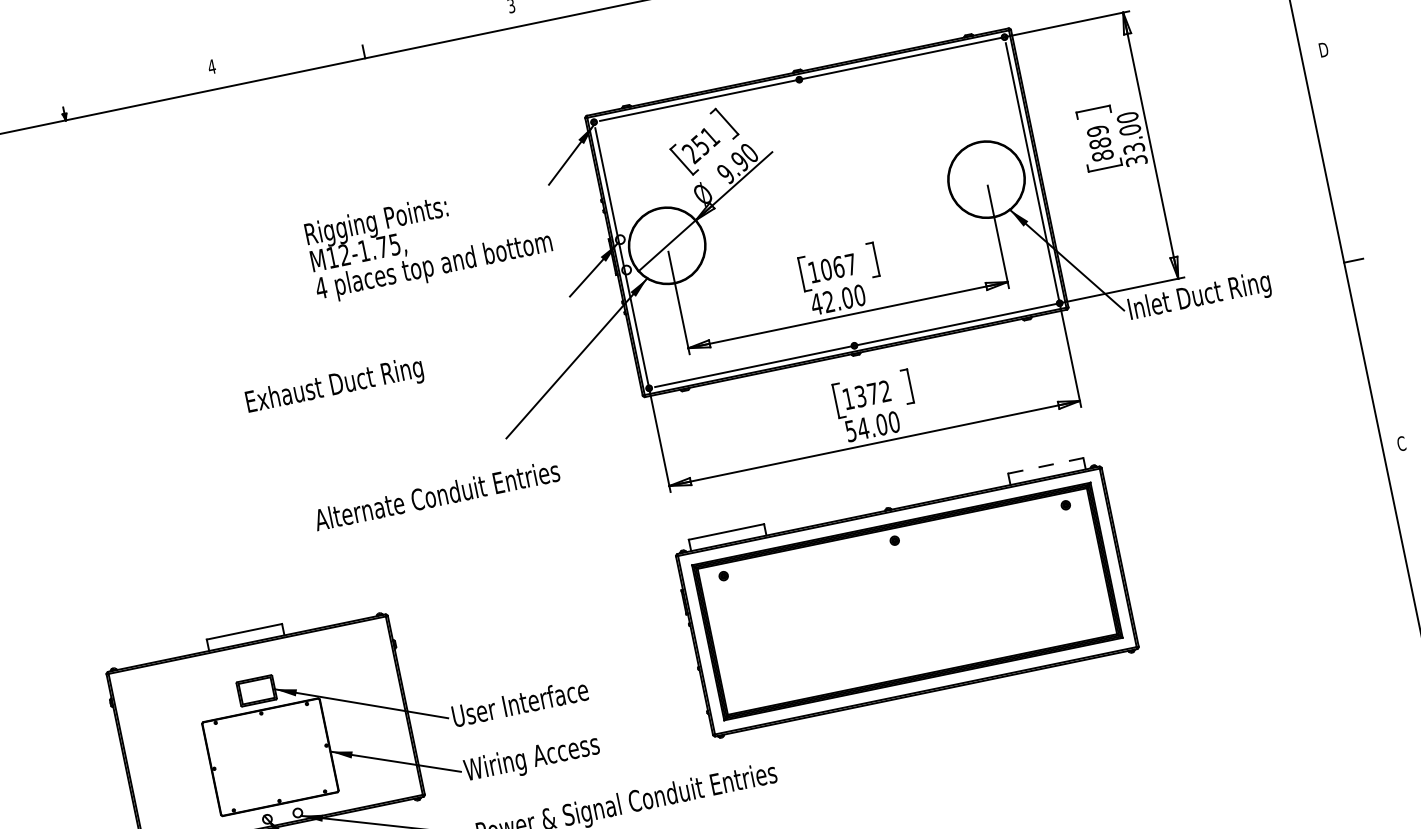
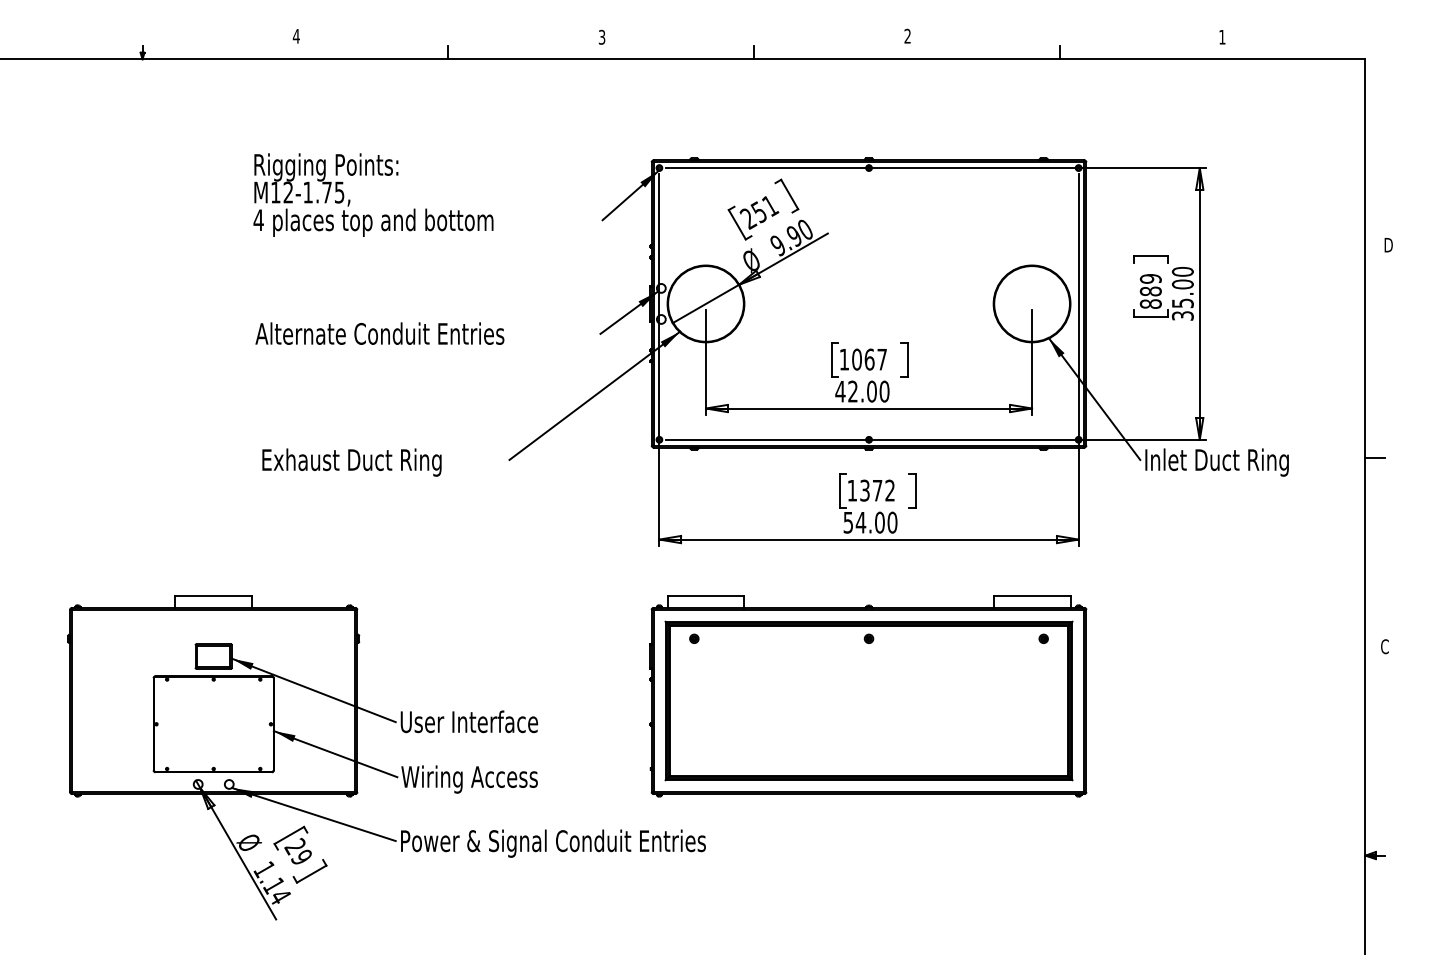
text: (1133, 147) -> (1182, 302), 33.00 -> 35.00
text: (428, 239) -> (373, 194), moved
text: (334, 386) -> (351, 462), moved
line: (1046, 466) -> (1032, 596), dashed -> solid
text: (436, 495) -> (379, 333), moved

